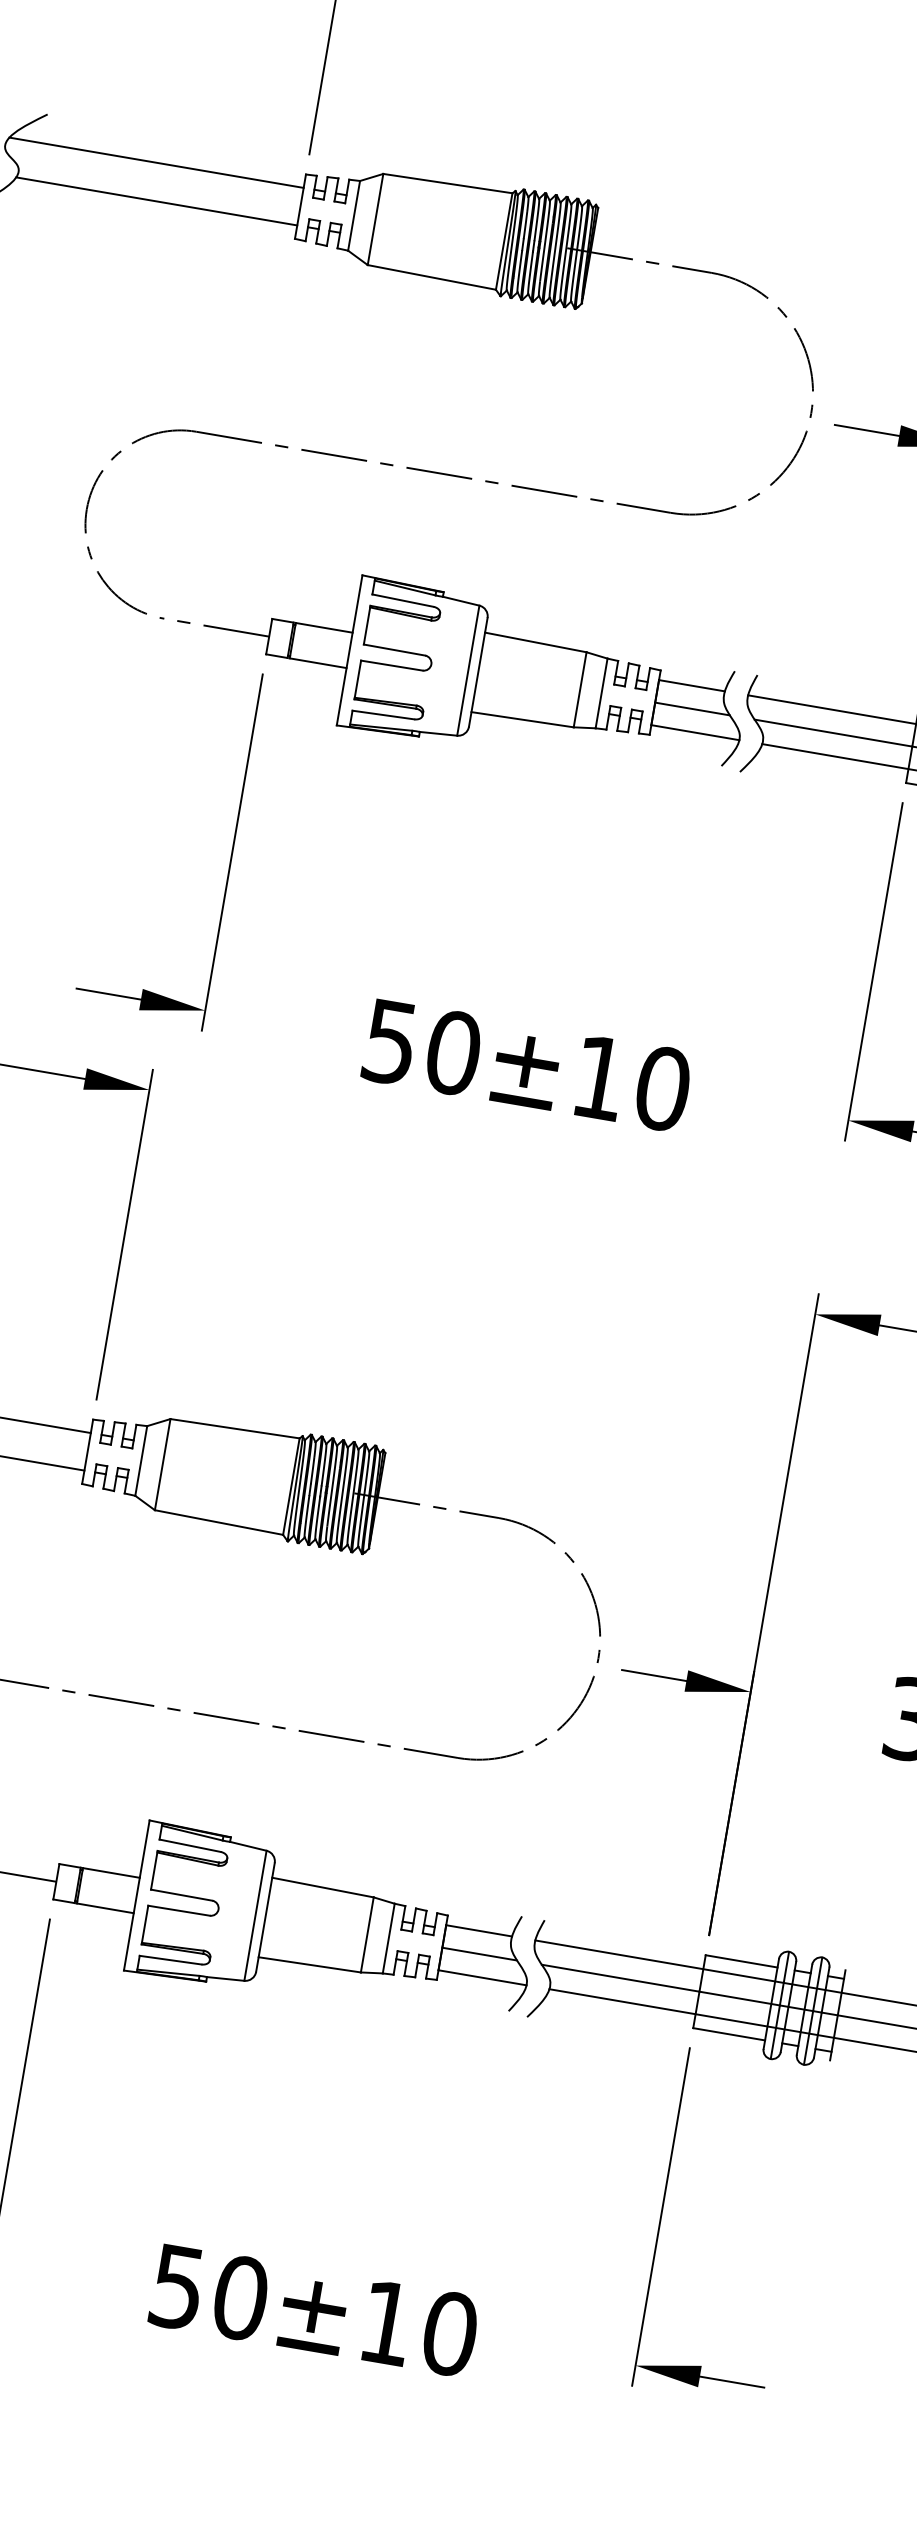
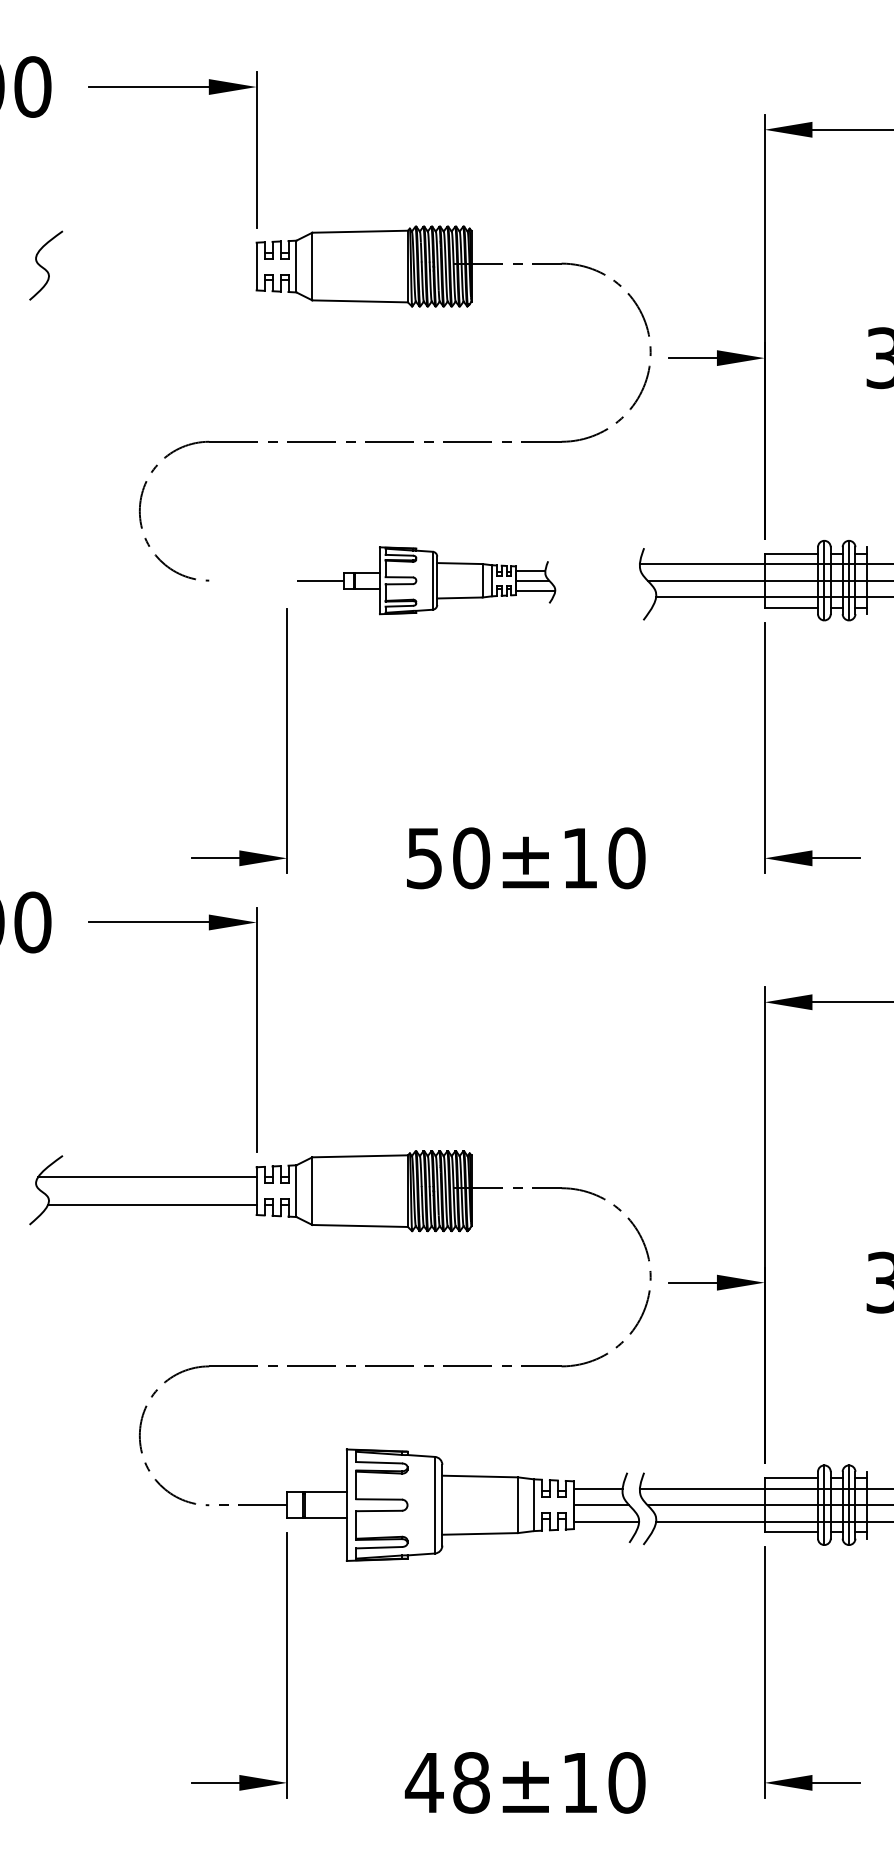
line: (156, 162) -> (147, 252), removed
line: (155, 201) -> (151, 280), removed
part: (460, 669) -> (429, 580), size x0.6
text: (208, 2292) -> (447, 1782), 50±10 -> 48±10

